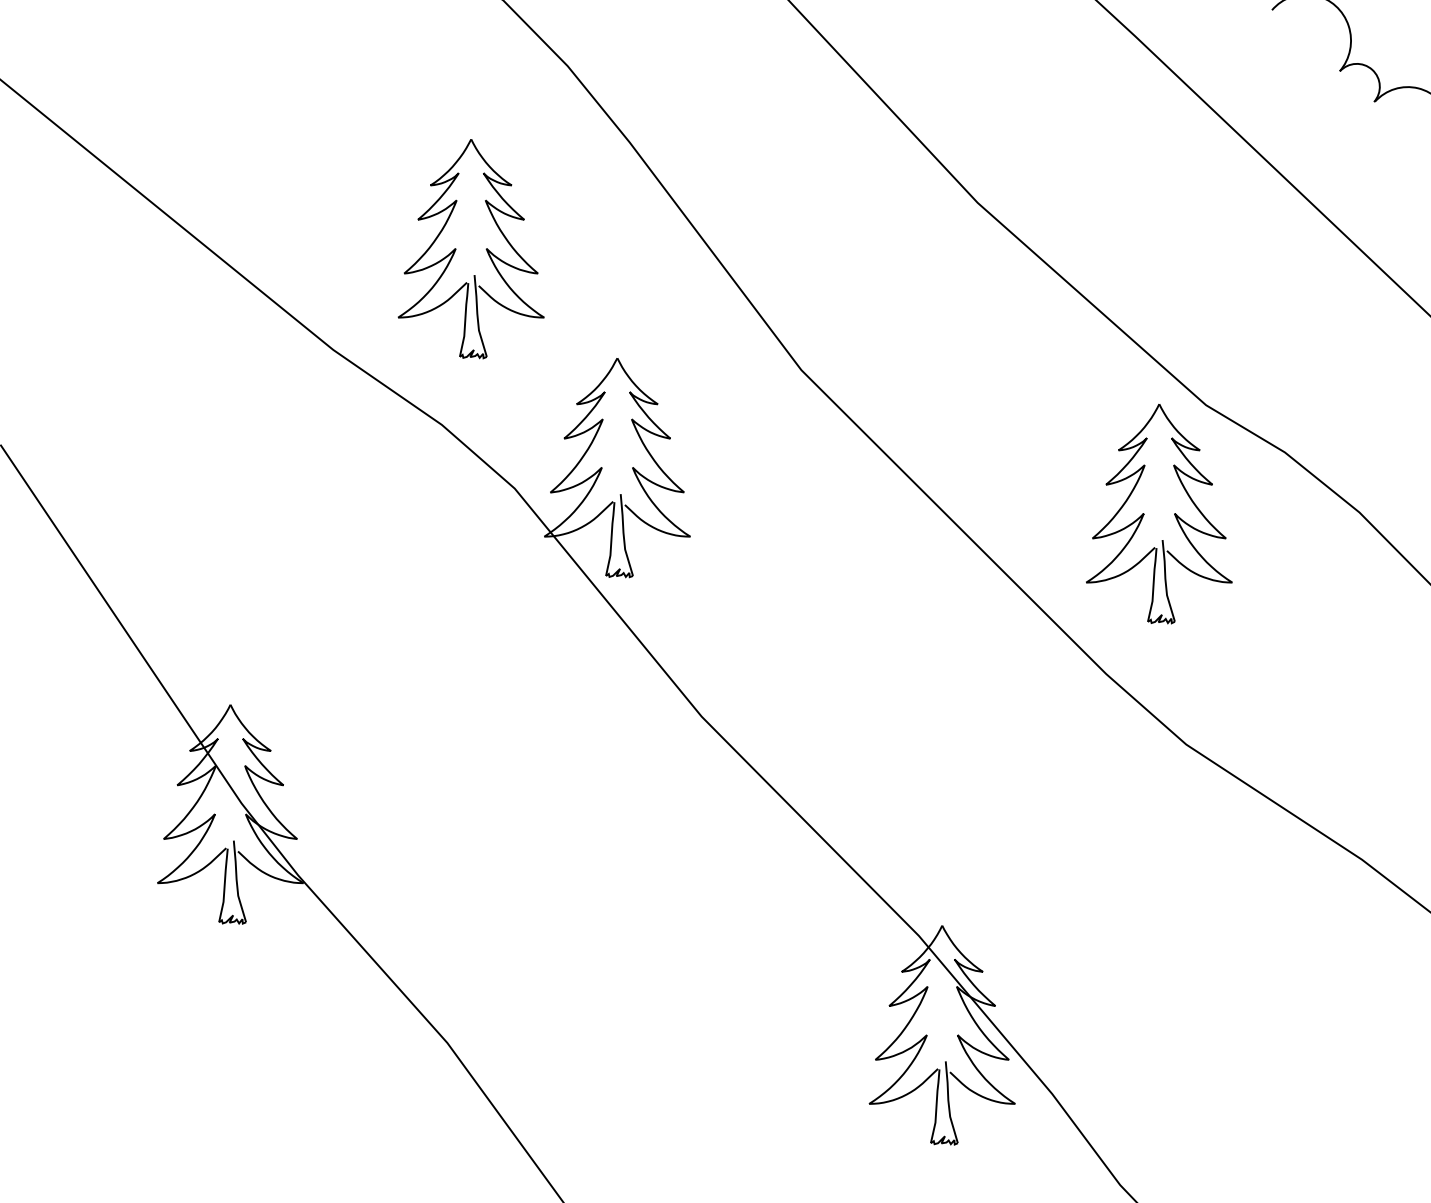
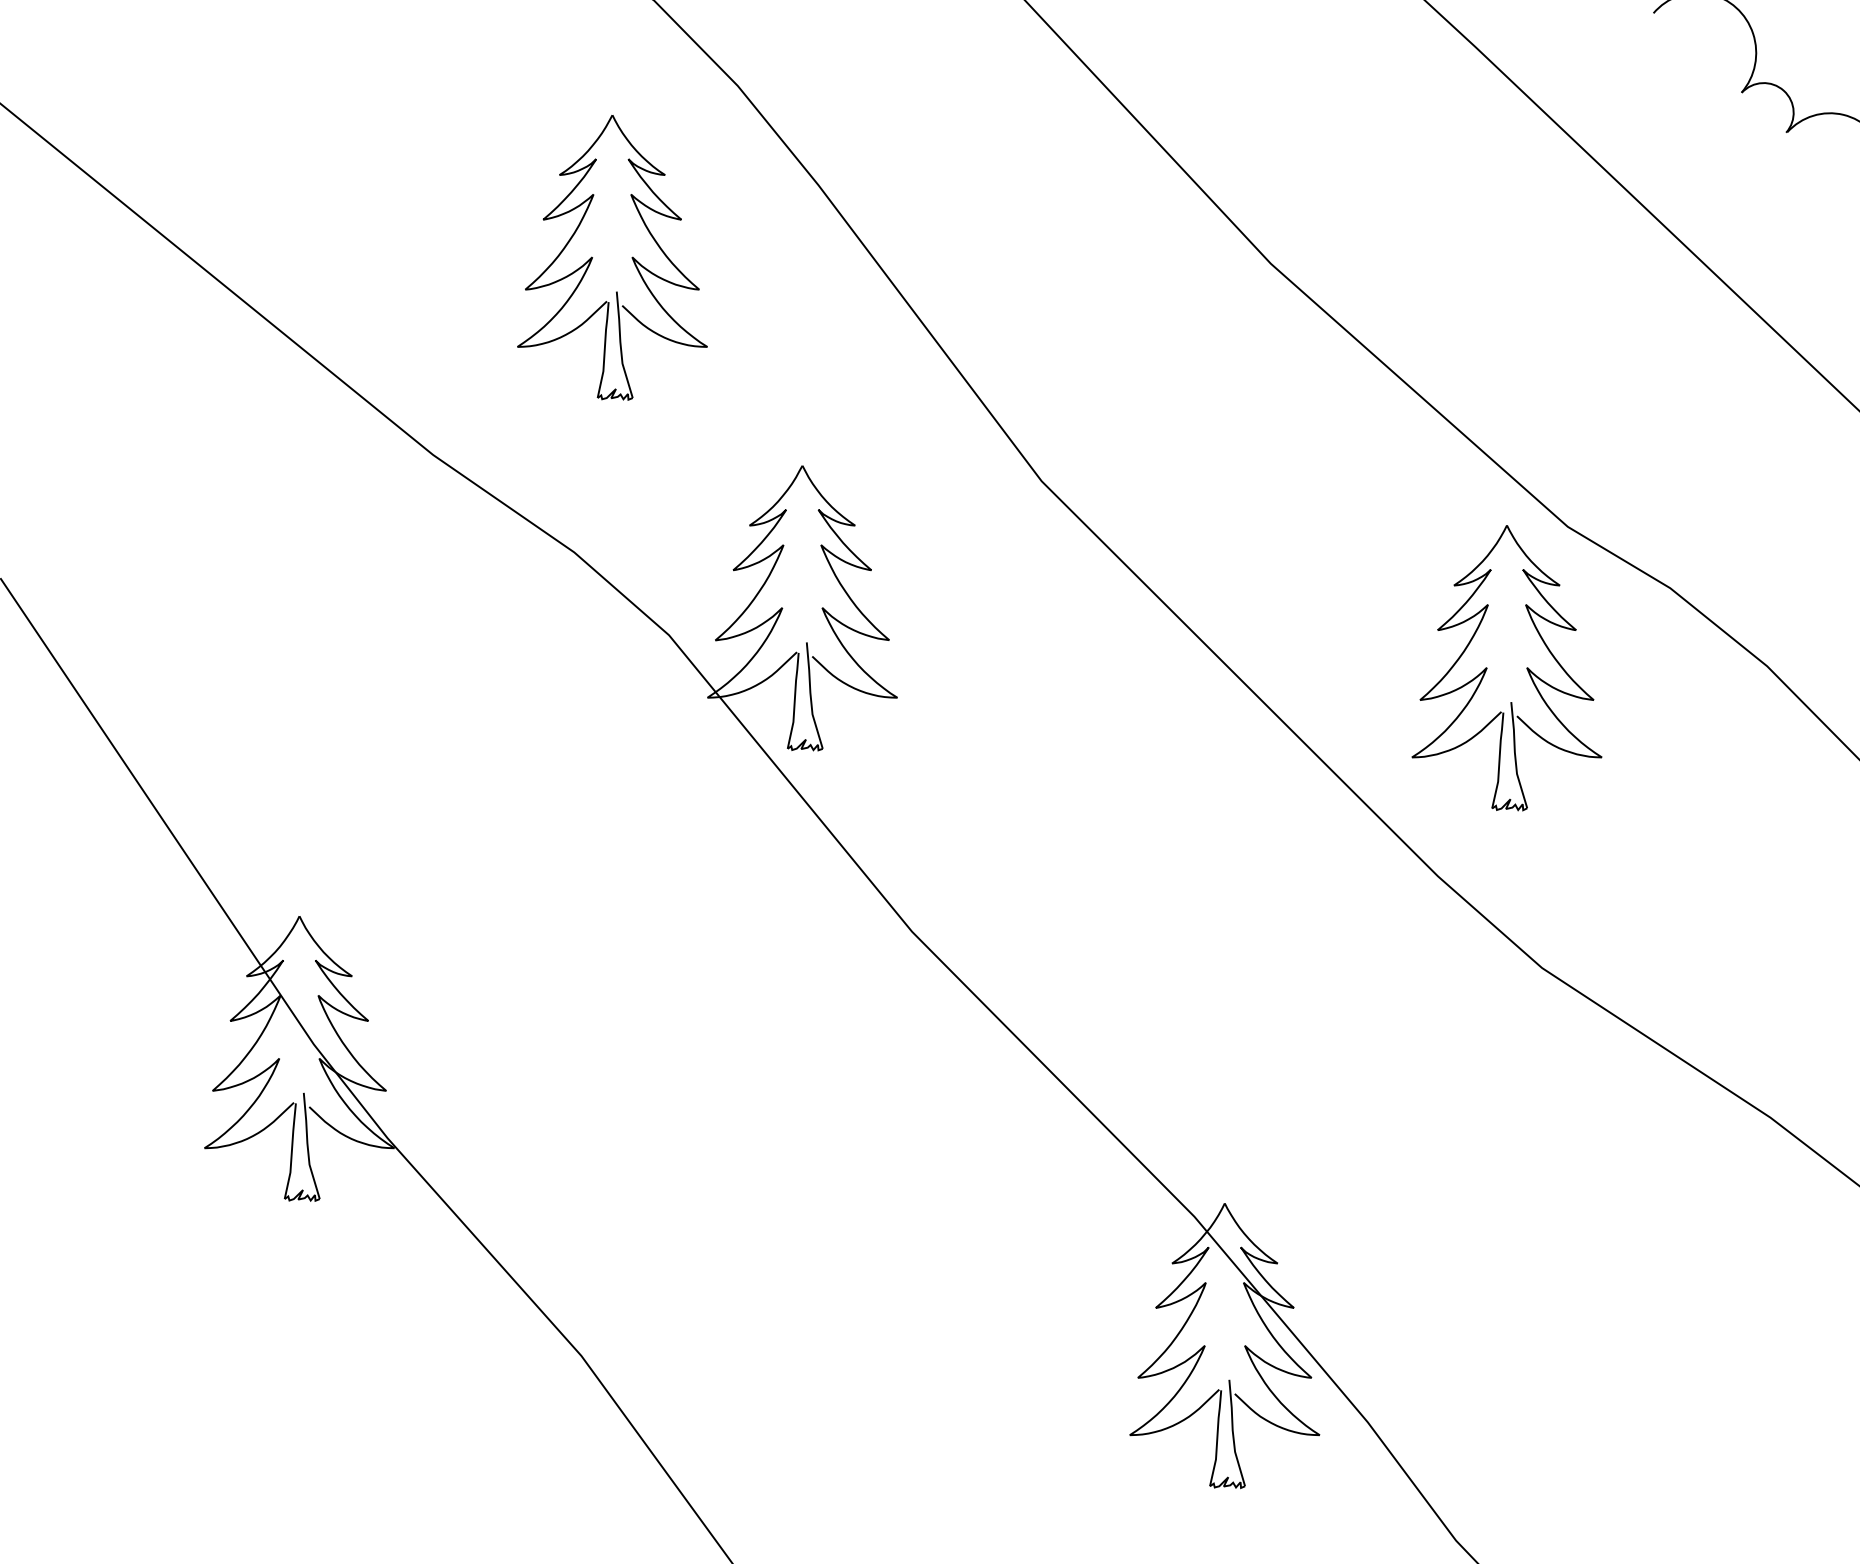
part: (456, 248) -> (593, 257), moved

